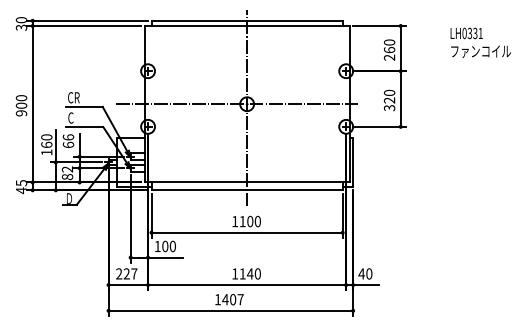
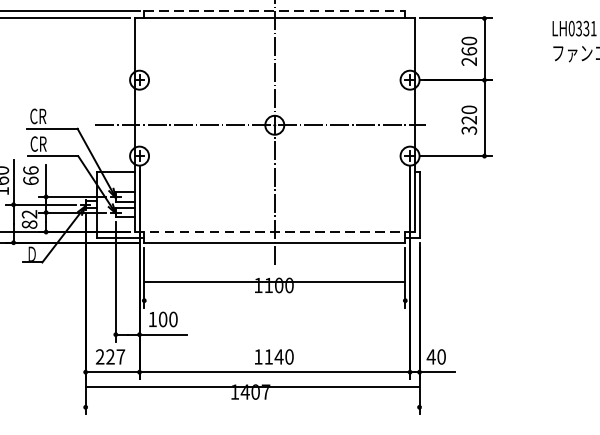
line: (247, 20) -> (275, 10), solid -> dashed
text: (77, 117) -> (43, 143), C -> CR
line: (247, 182) -> (275, 232), solid -> dashed
line: (246, 232) -> (273, 281), moved
line: (230, 310) -> (252, 386), moved

